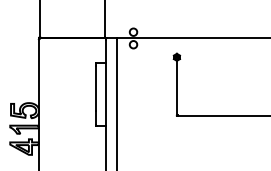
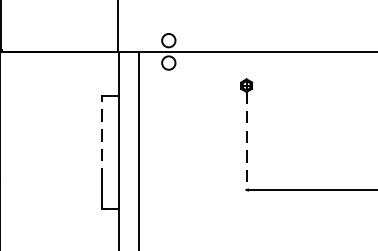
line: (96, 87) -> (102, 139), solid -> dashed
line: (176, 88) -> (245, 141), solid -> dashed

